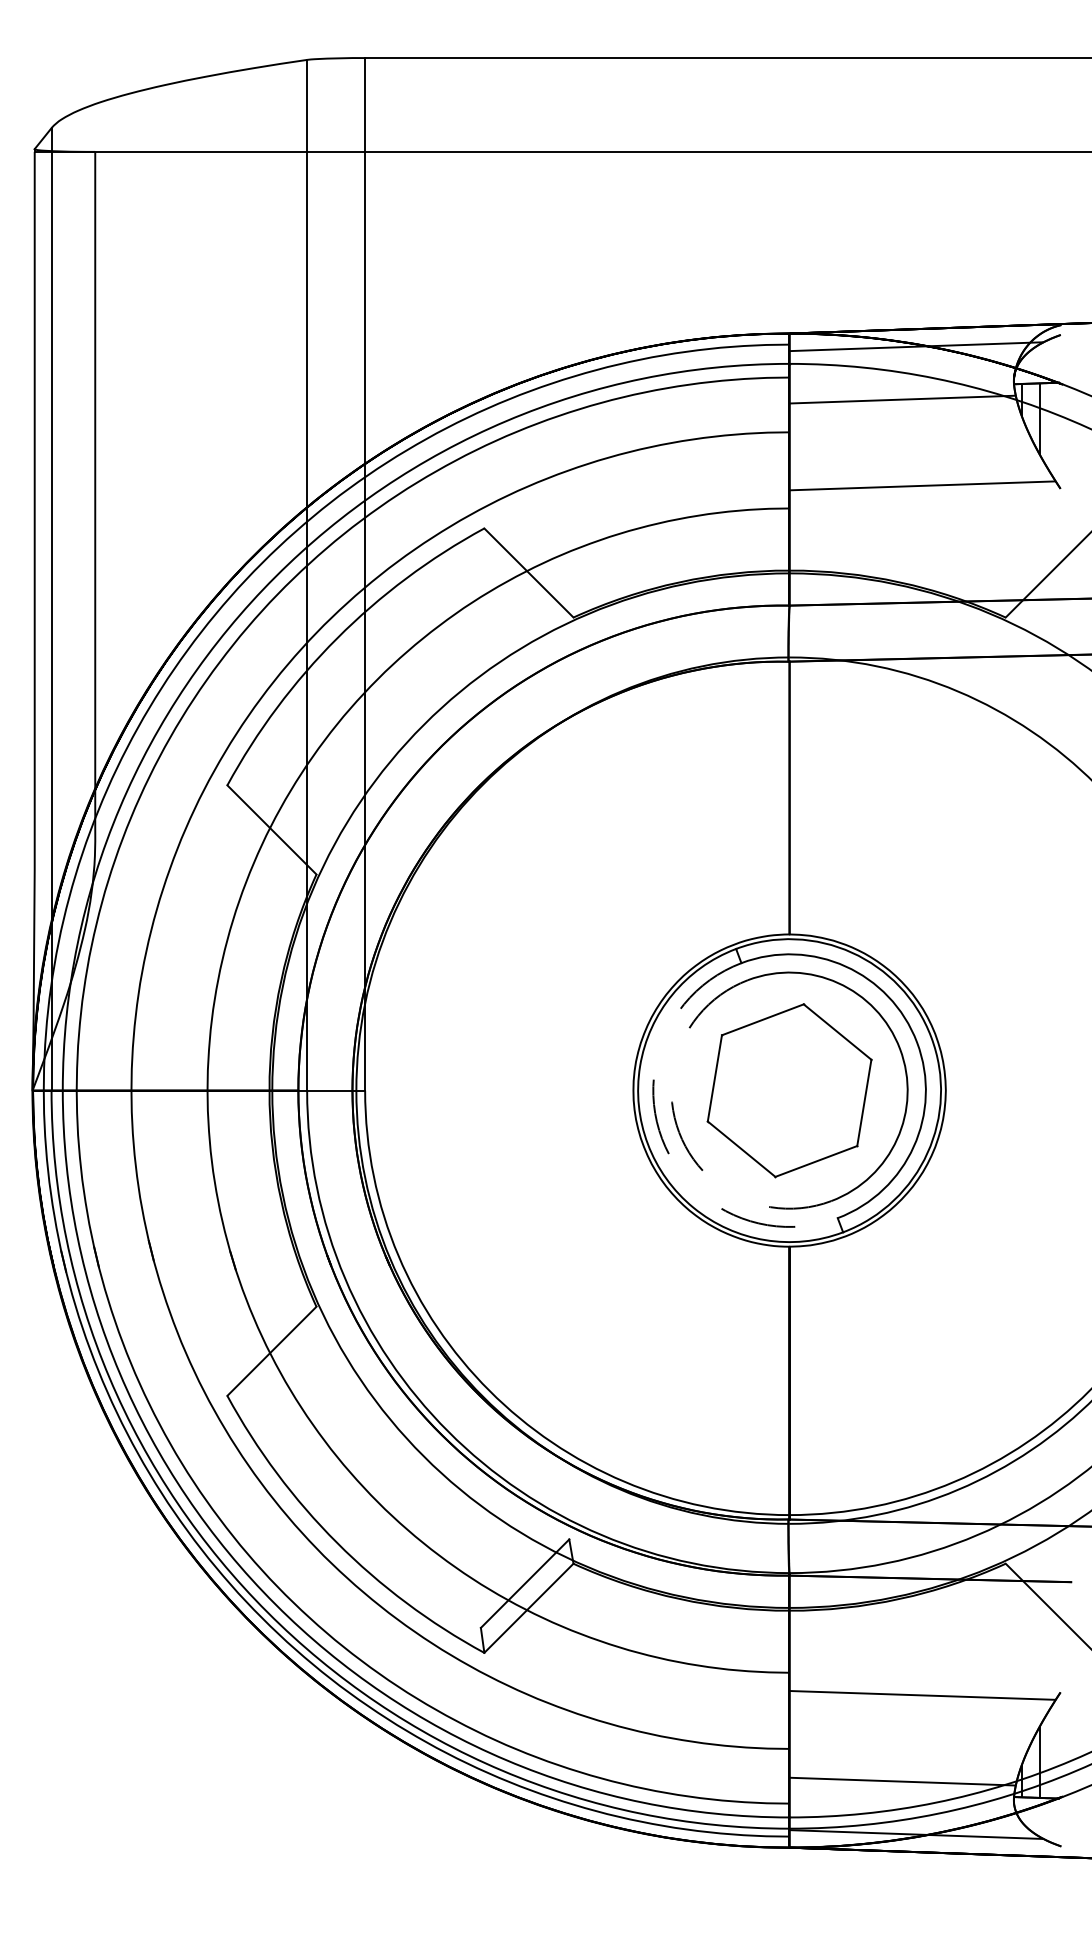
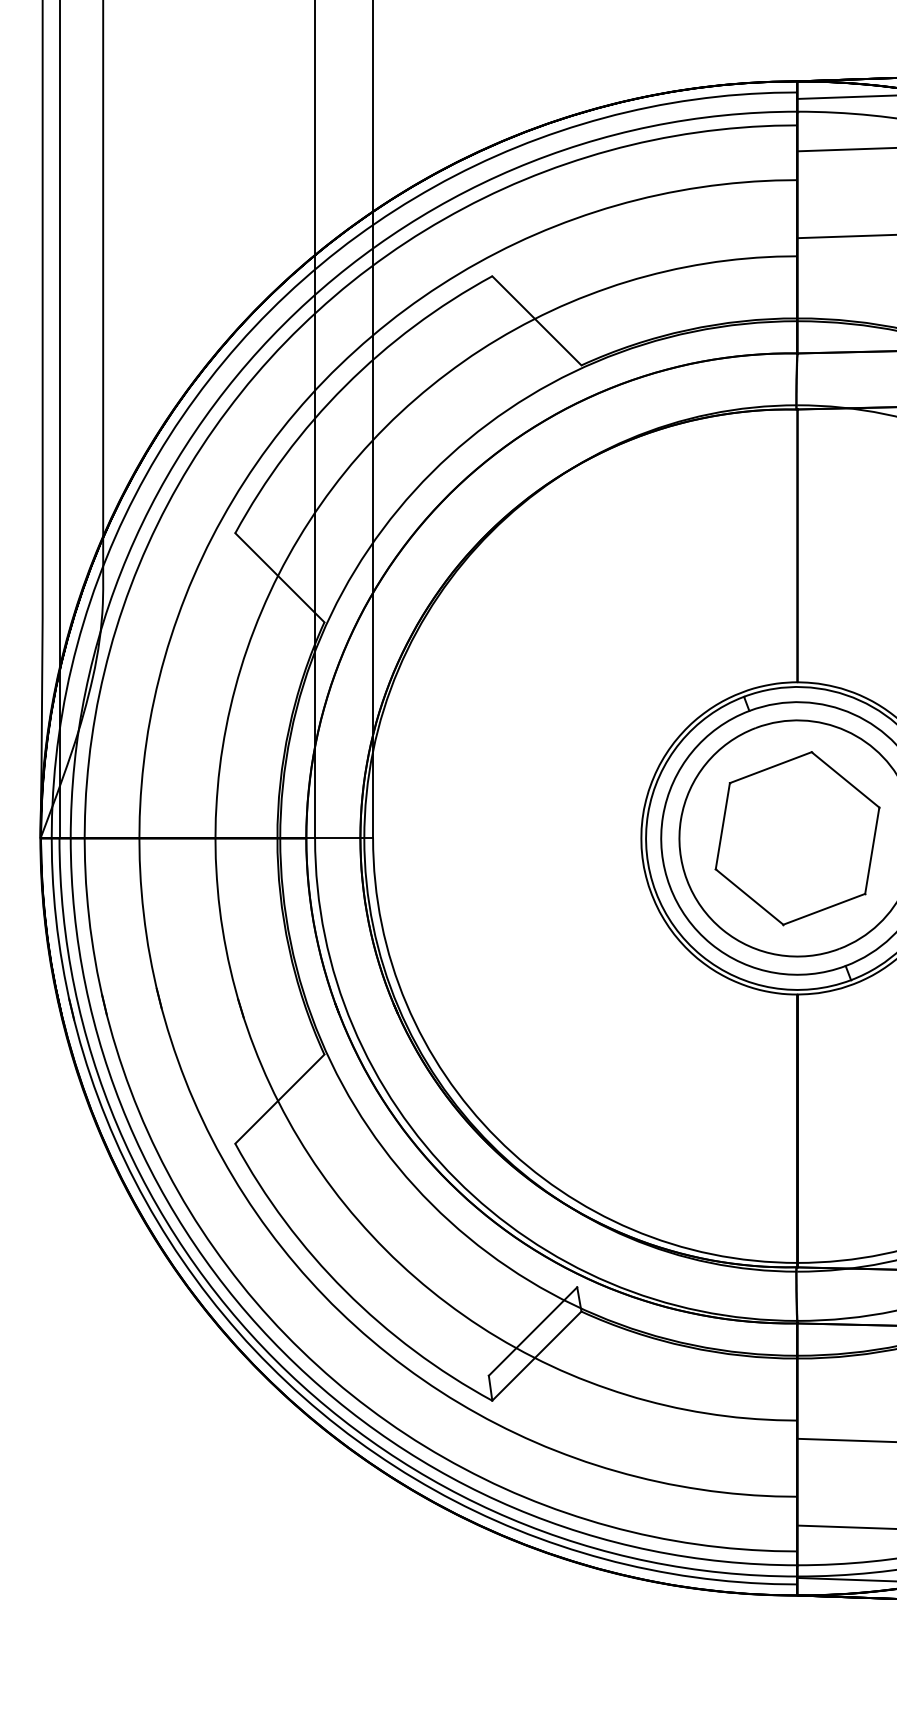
arc: (679, 1132) -> (687, 880), dashed -> solid
arc: (662, 1138) -> (670, 886), dashed -> solid

